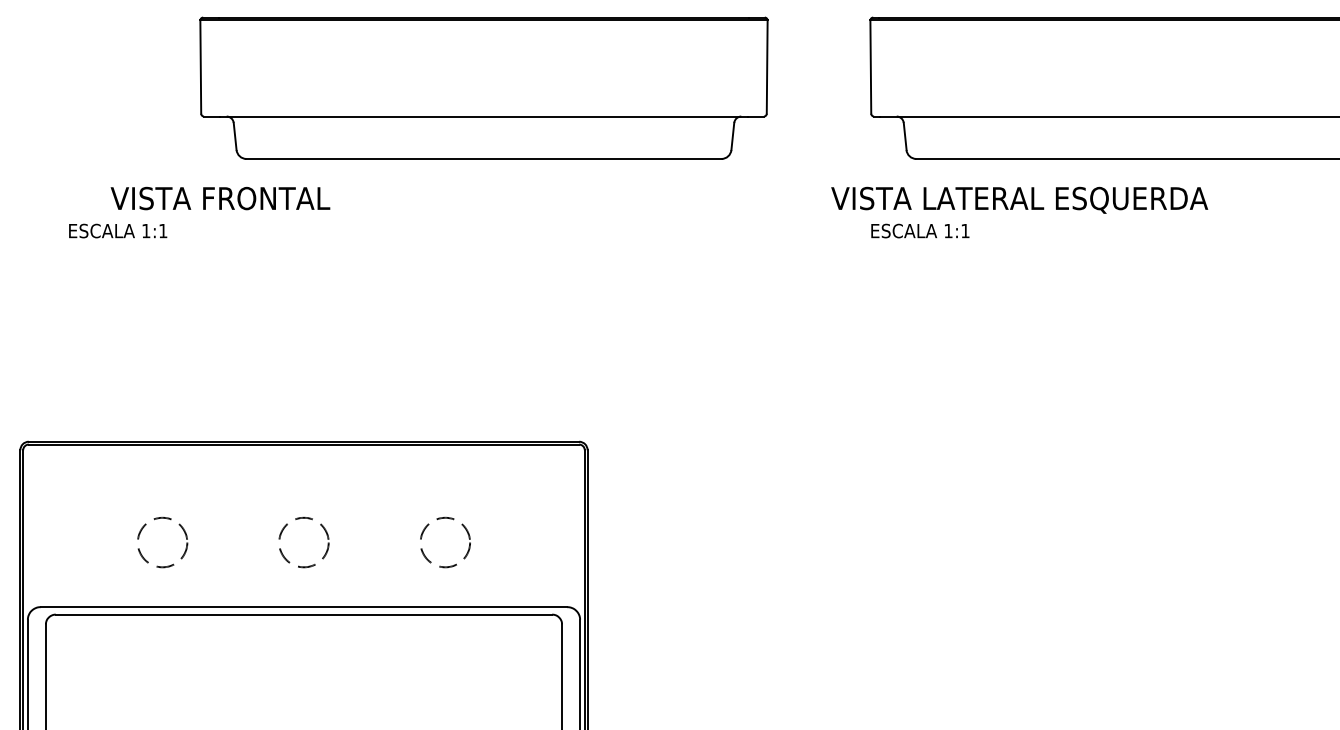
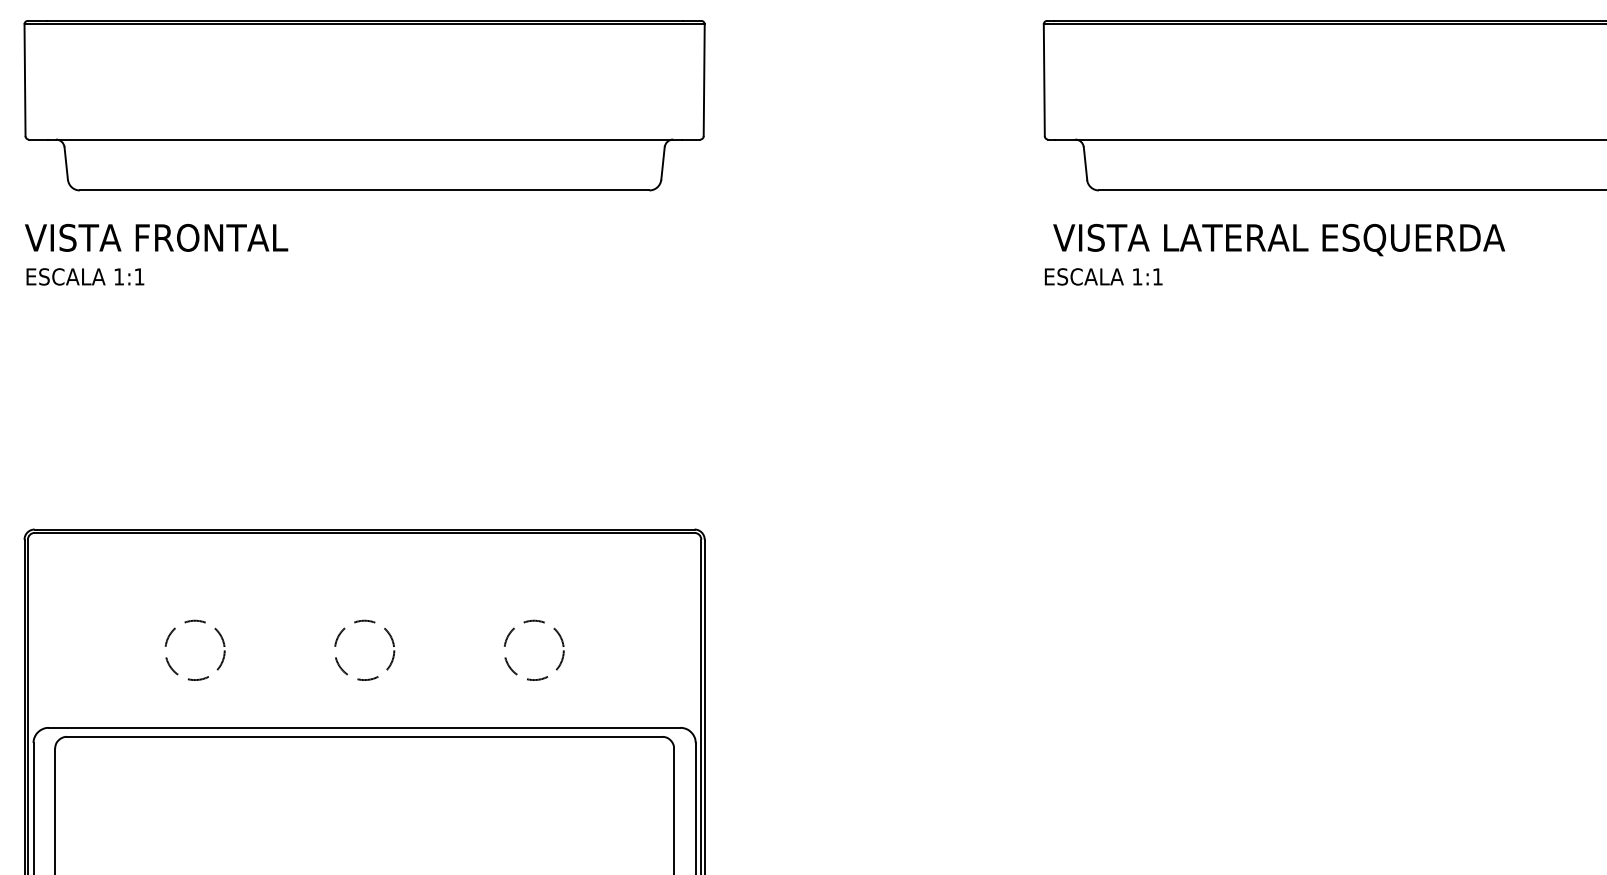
part: (483, 87) -> (364, 104), moved
text: (220, 198) -> (156, 237), moved
text: (1019, 199) -> (1278, 239), moved
text: (118, 230) -> (85, 276), moved

